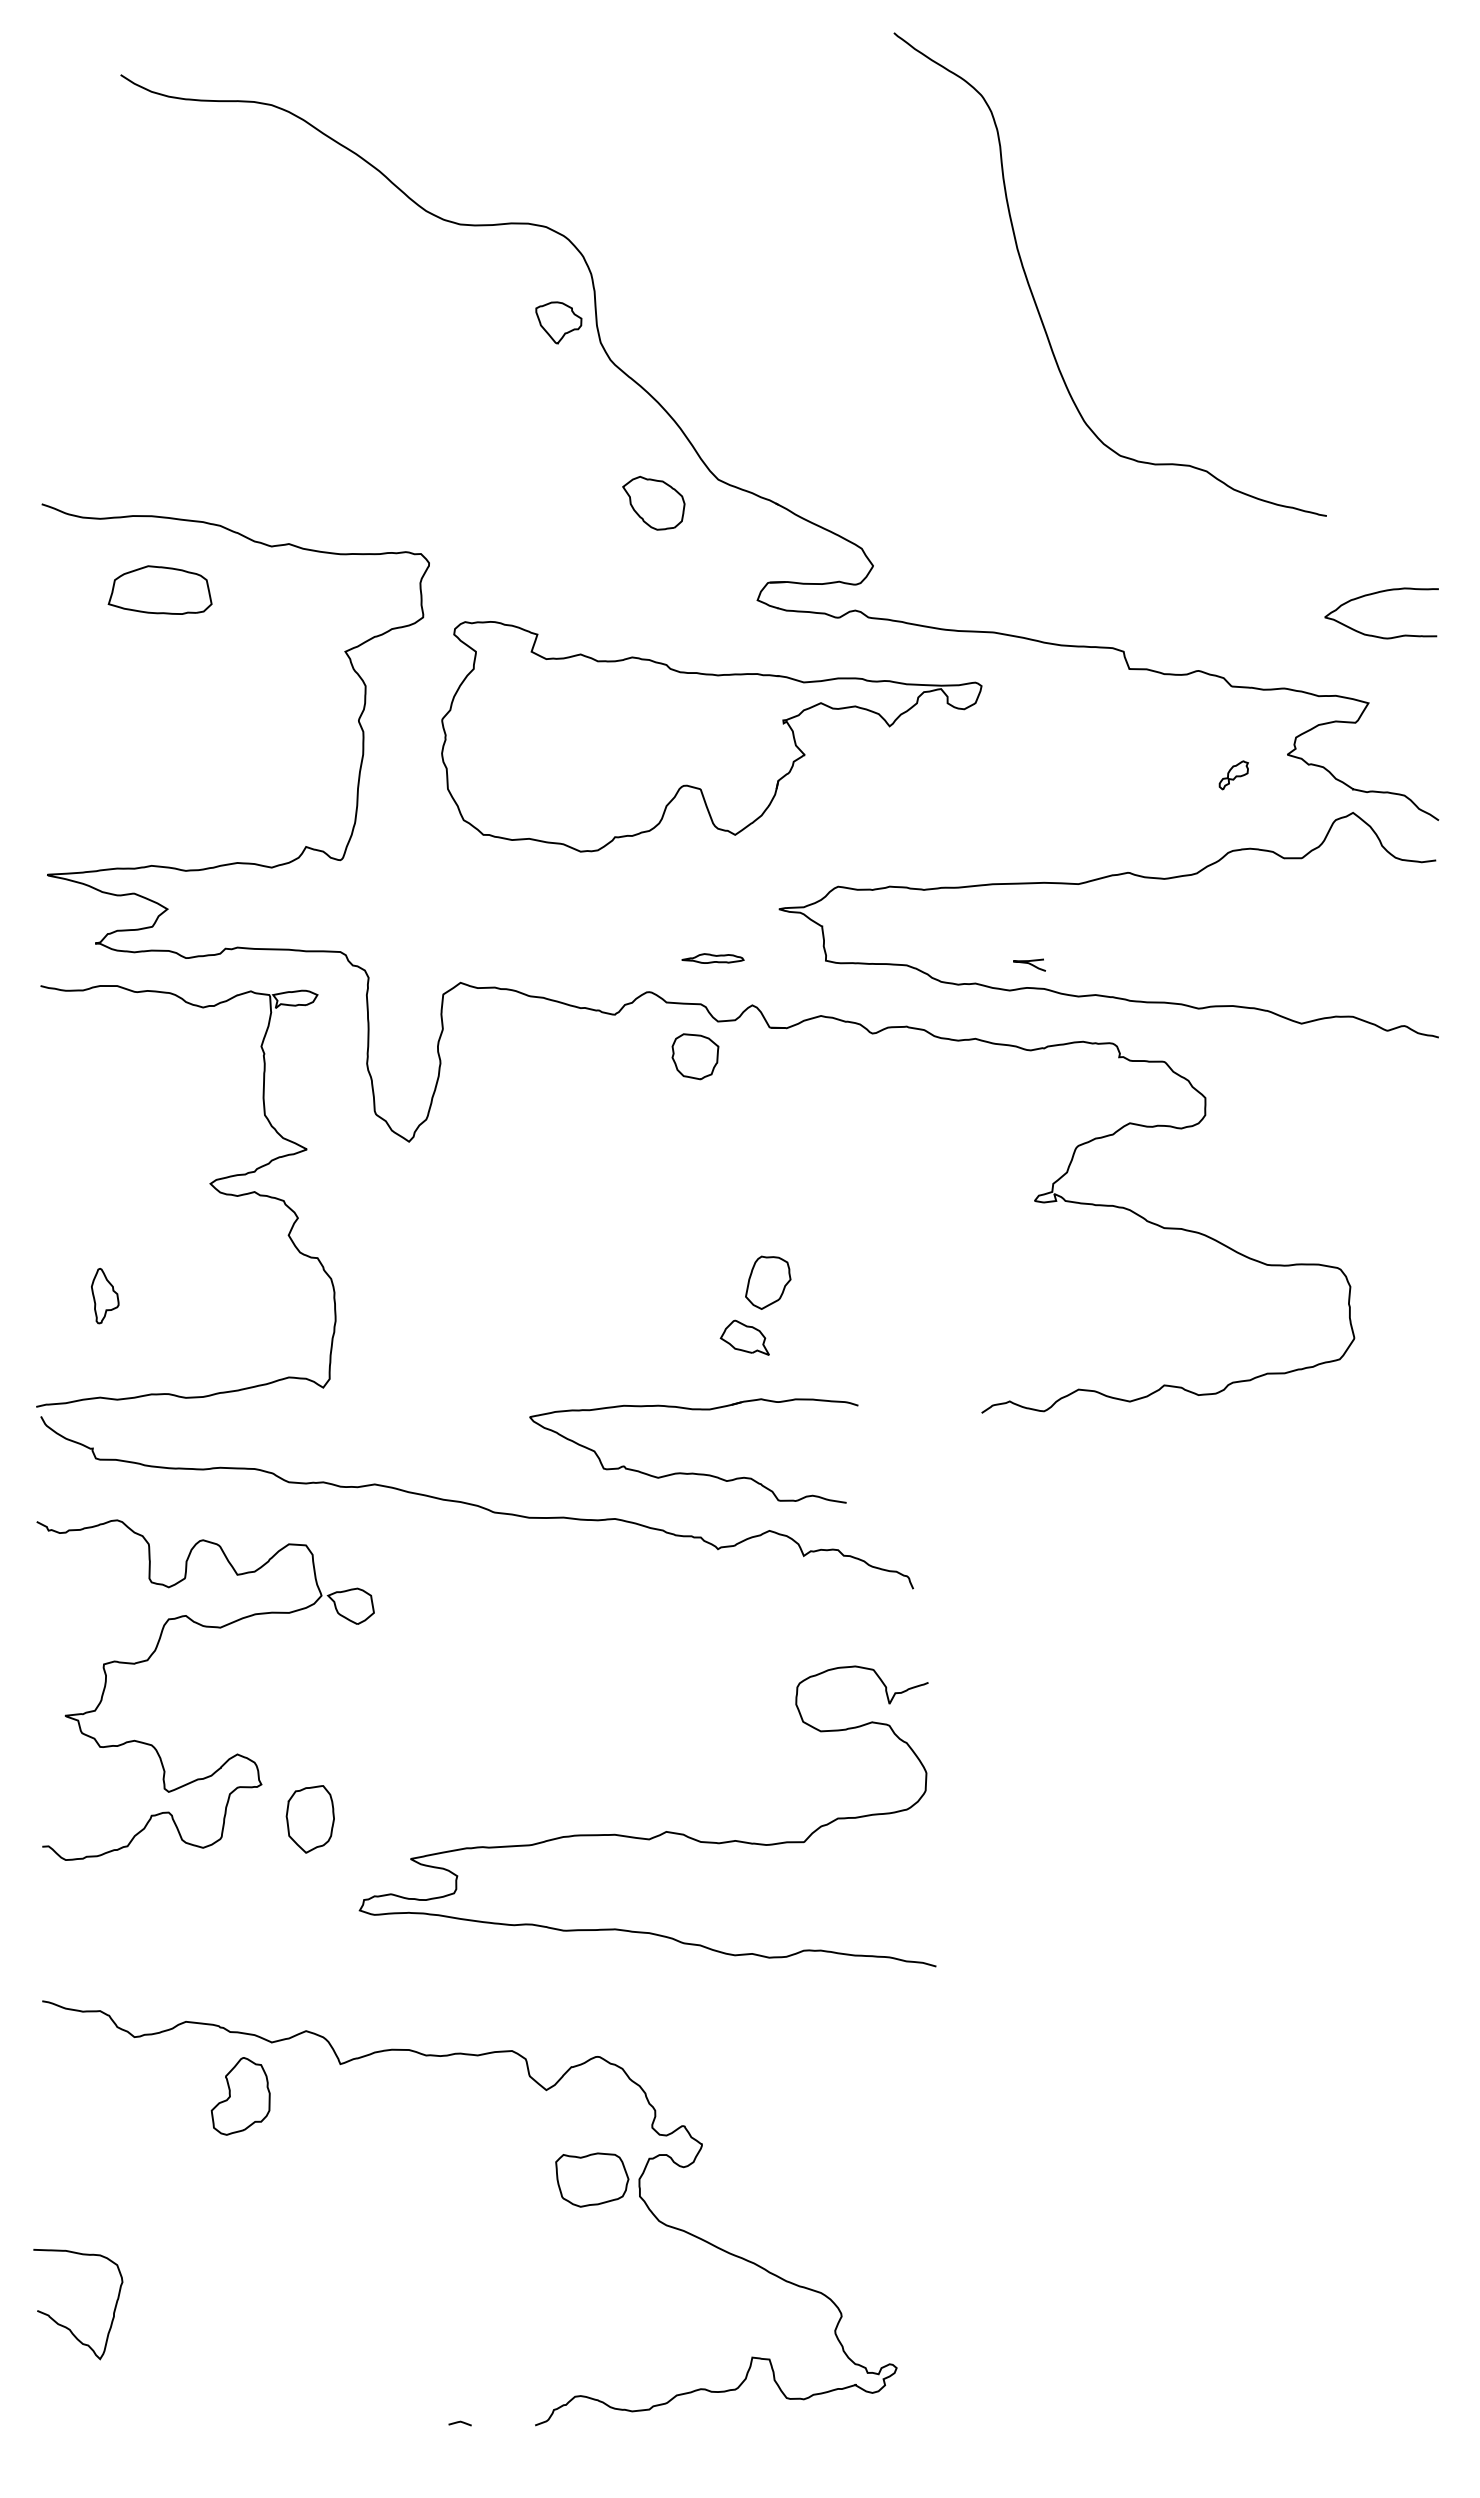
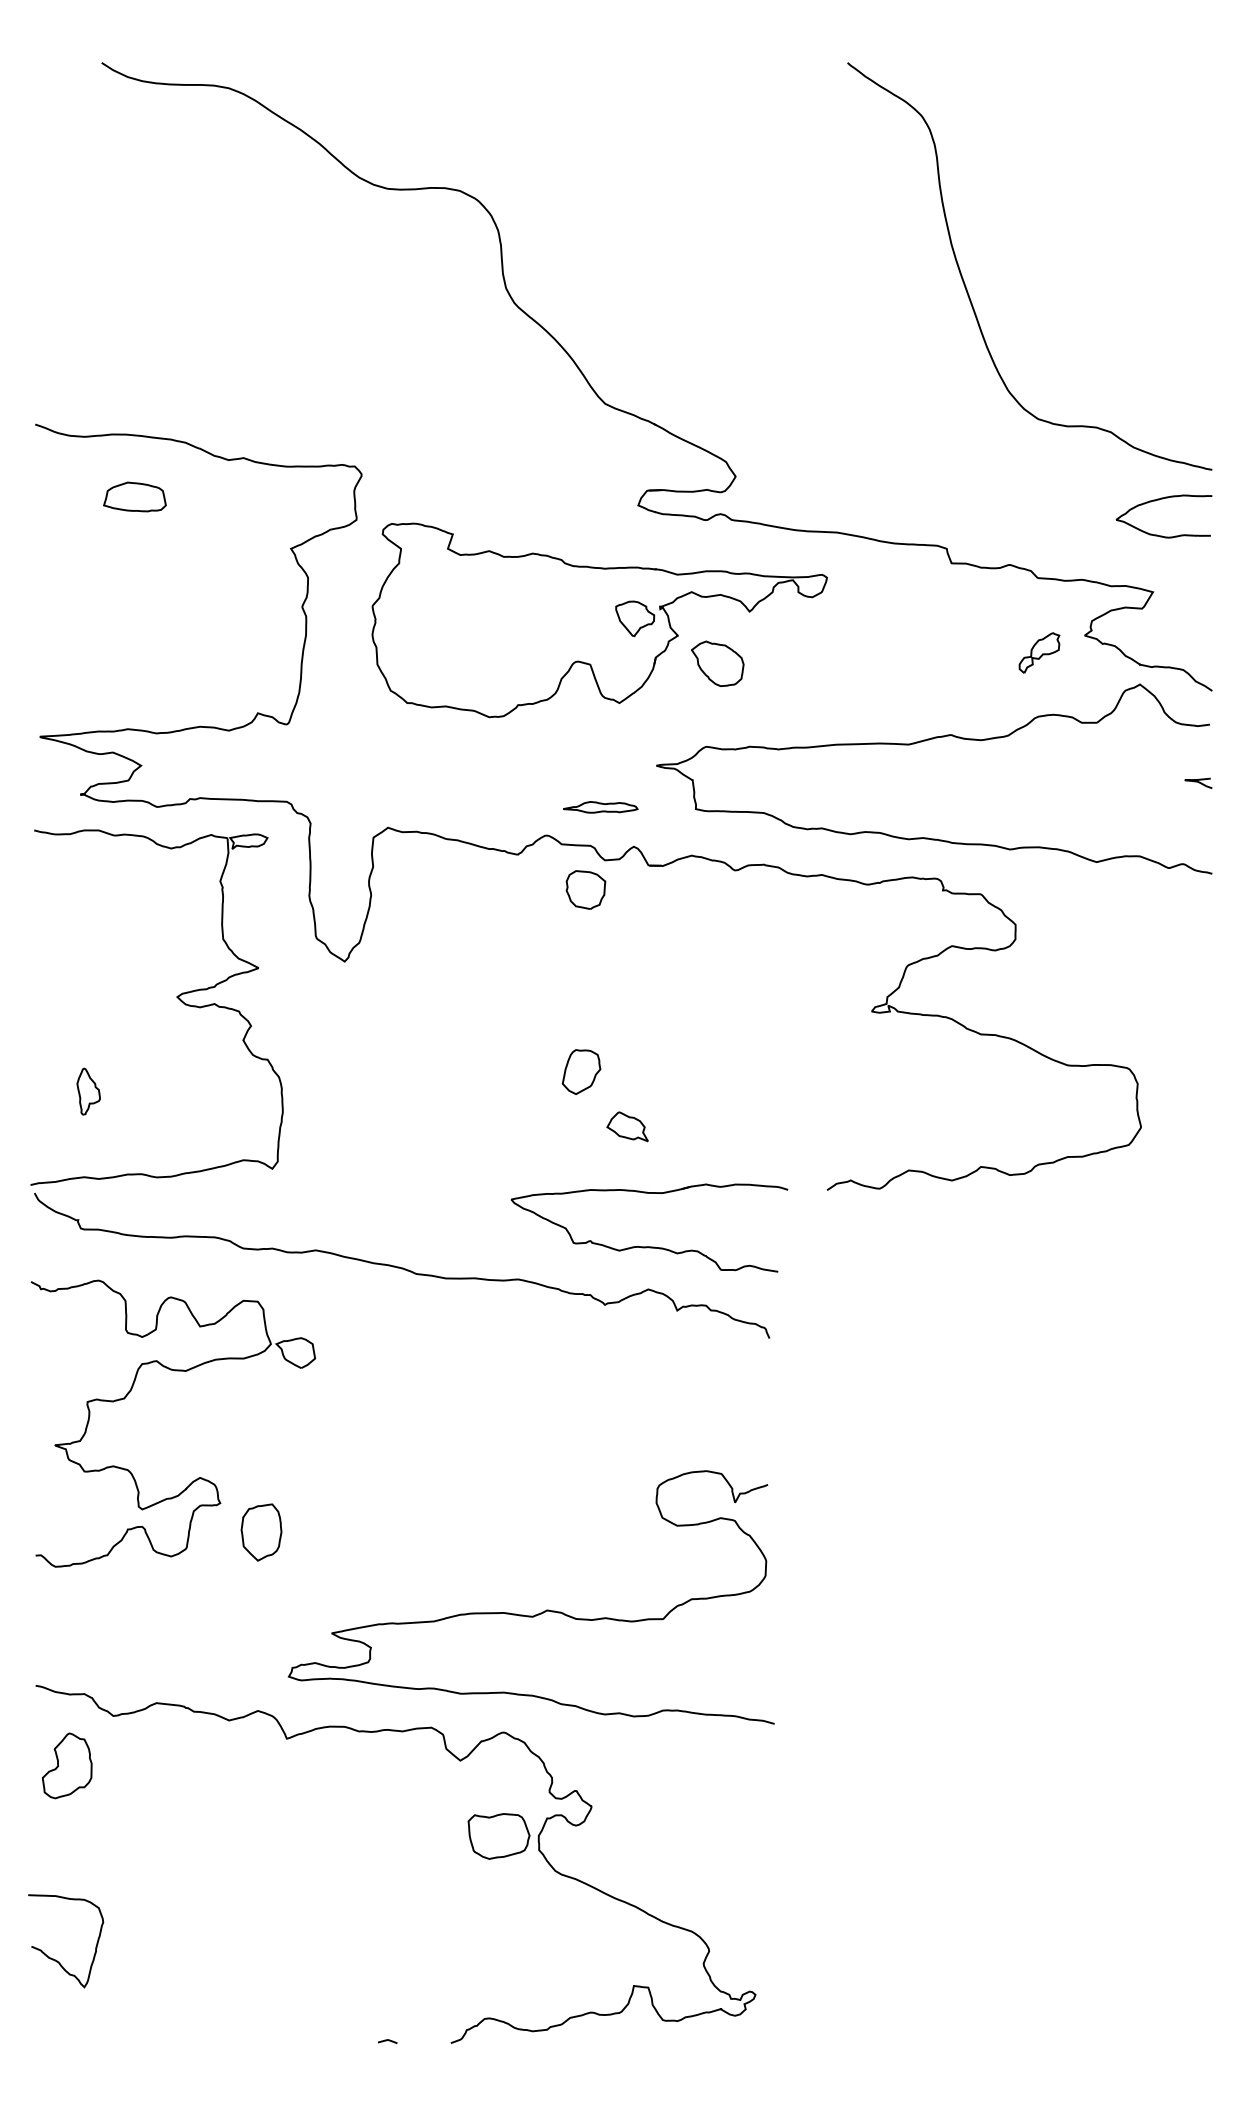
curve: (1036, 302) -> (967, 289), moved
part: (558, 322) -> (634, 618), moved
part: (653, 502) -> (717, 663), moved
part: (159, 590) -> (134, 497), size x0.71
part: (1233, 775) -> (1039, 653), size x1.67
part: (712, 958) -> (600, 807), size x1.43
curve: (1029, 964) -> (1198, 782), moved
part: (768, 1282) -> (581, 1071), moved
part: (693, 1472) -> (649, 1246), moved
curve: (655, 1835) -> (537, 1613), moved
part: (240, 2096) -> (67, 1766), moved

